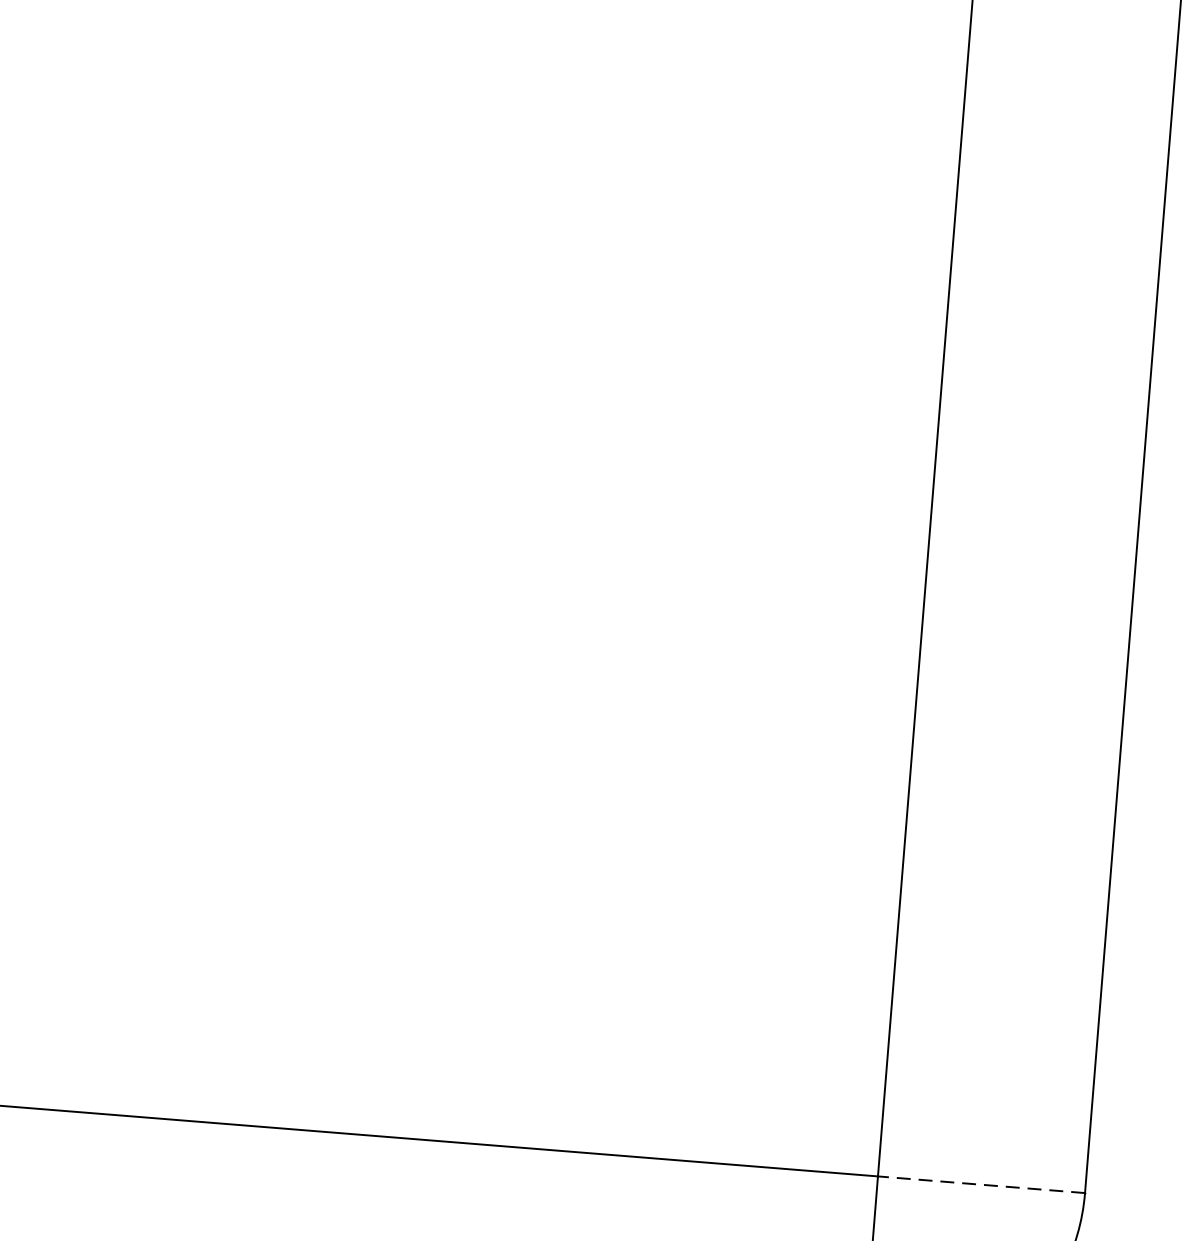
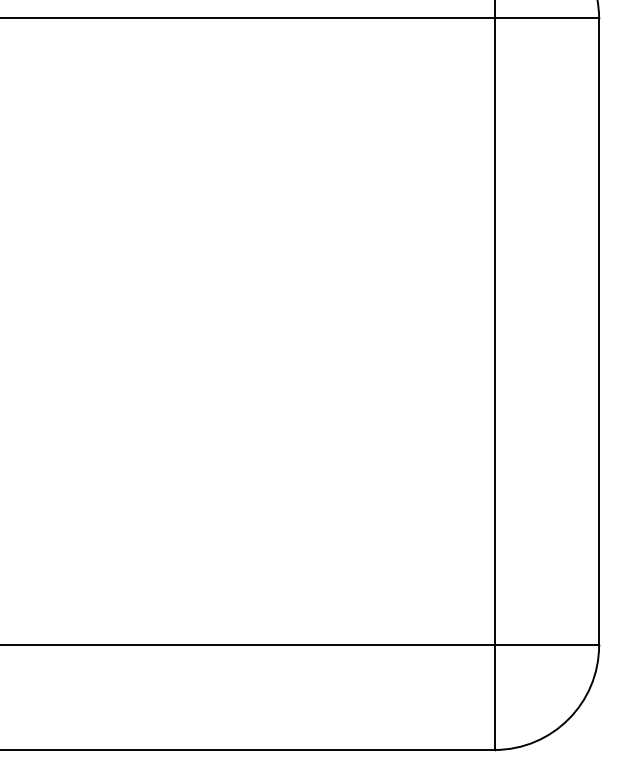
line: (980, 1184) -> (546, 645), dashed -> solid

